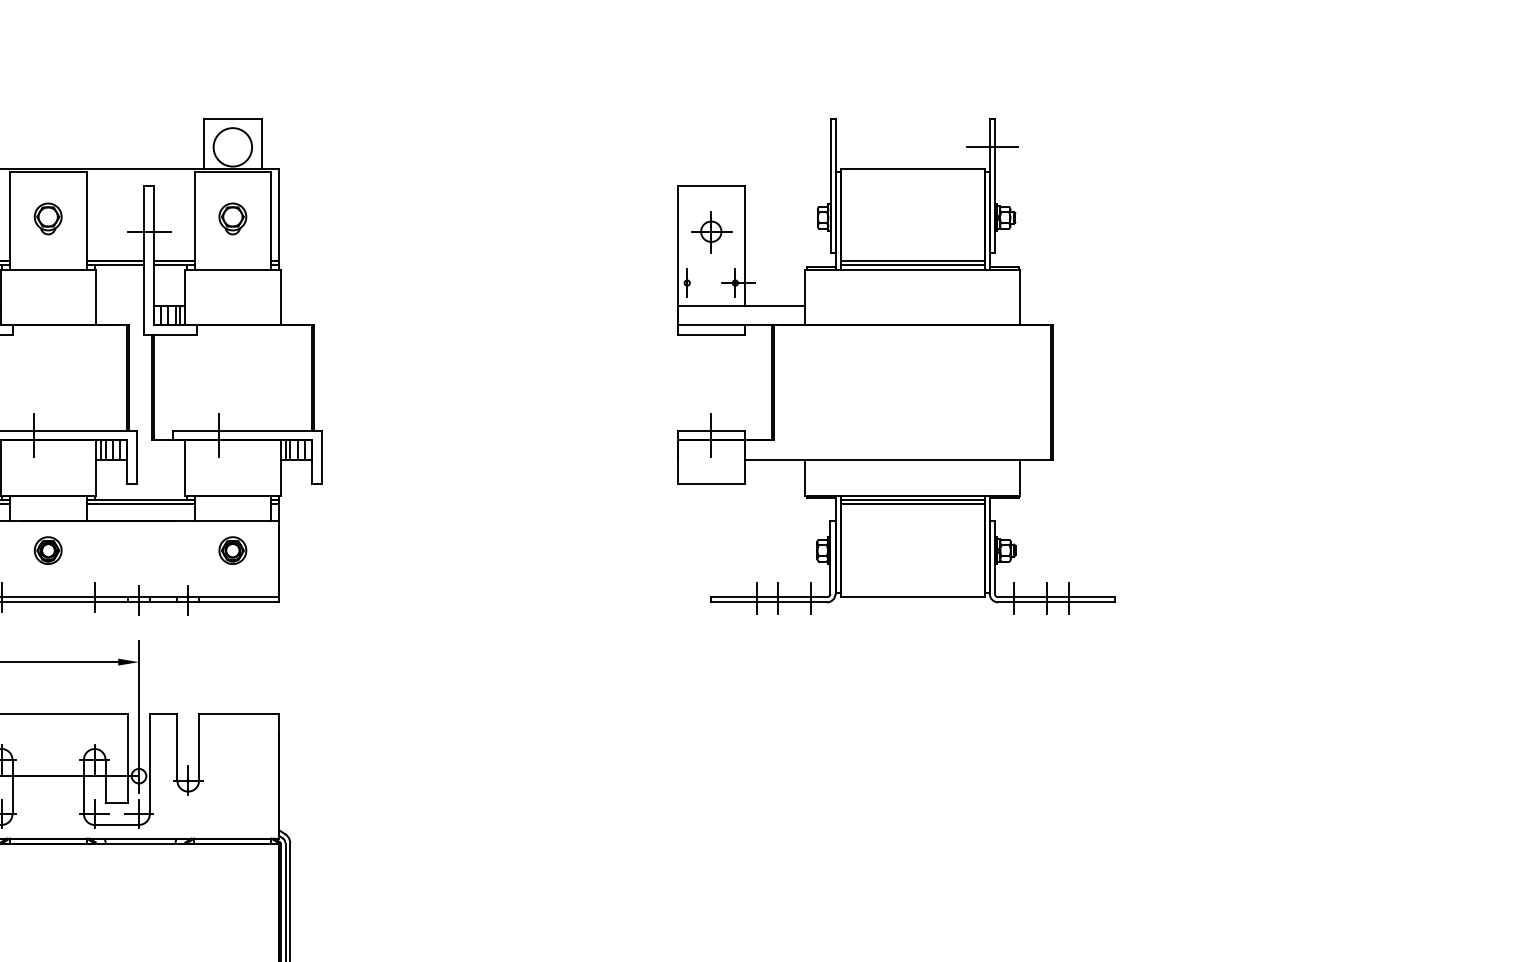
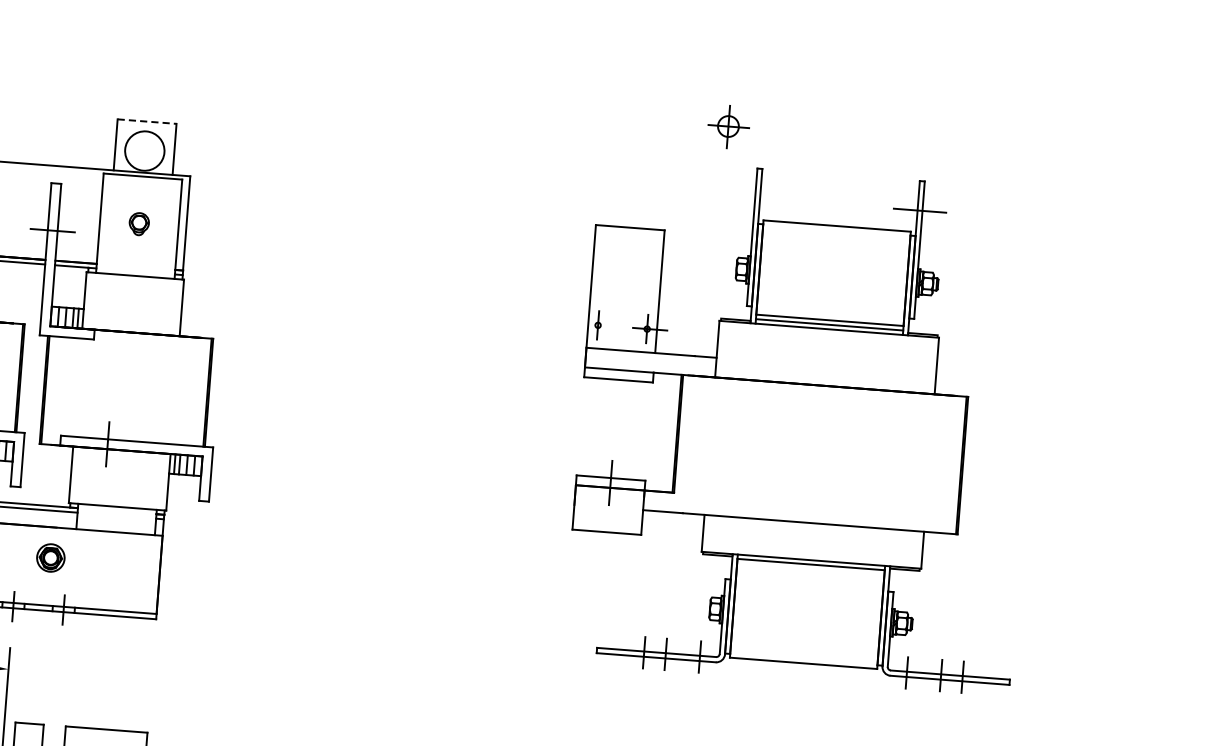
line: (232, 118) -> (146, 121), solid -> dashed
part: (232, 218) -> (138, 223), size x0.7
part: (711, 232) -> (728, 127), moved
line: (912, 504) -> (810, 569), removed
part: (232, 550) -> (50, 557), moved

